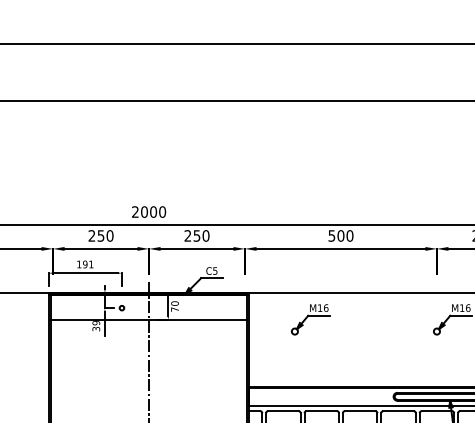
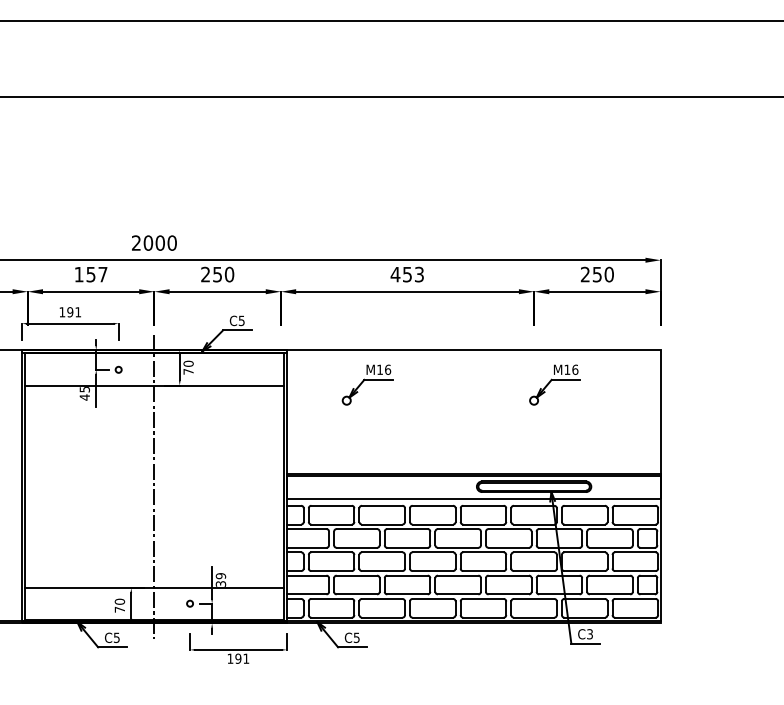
text: (100, 235) -> (90, 274), 250 -> 157
text: (340, 235) -> (407, 274), 500 -> 453
text: (96, 326) -> (84, 393), 39 -> 45

